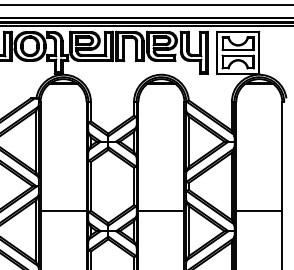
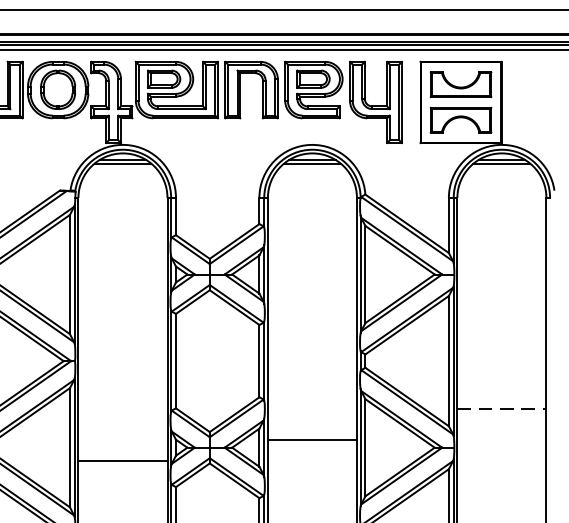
line: (63, 210) -> (122, 459), moved
line: (161, 210) -> (312, 438), moved
line: (259, 210) -> (502, 407), solid -> dashed

